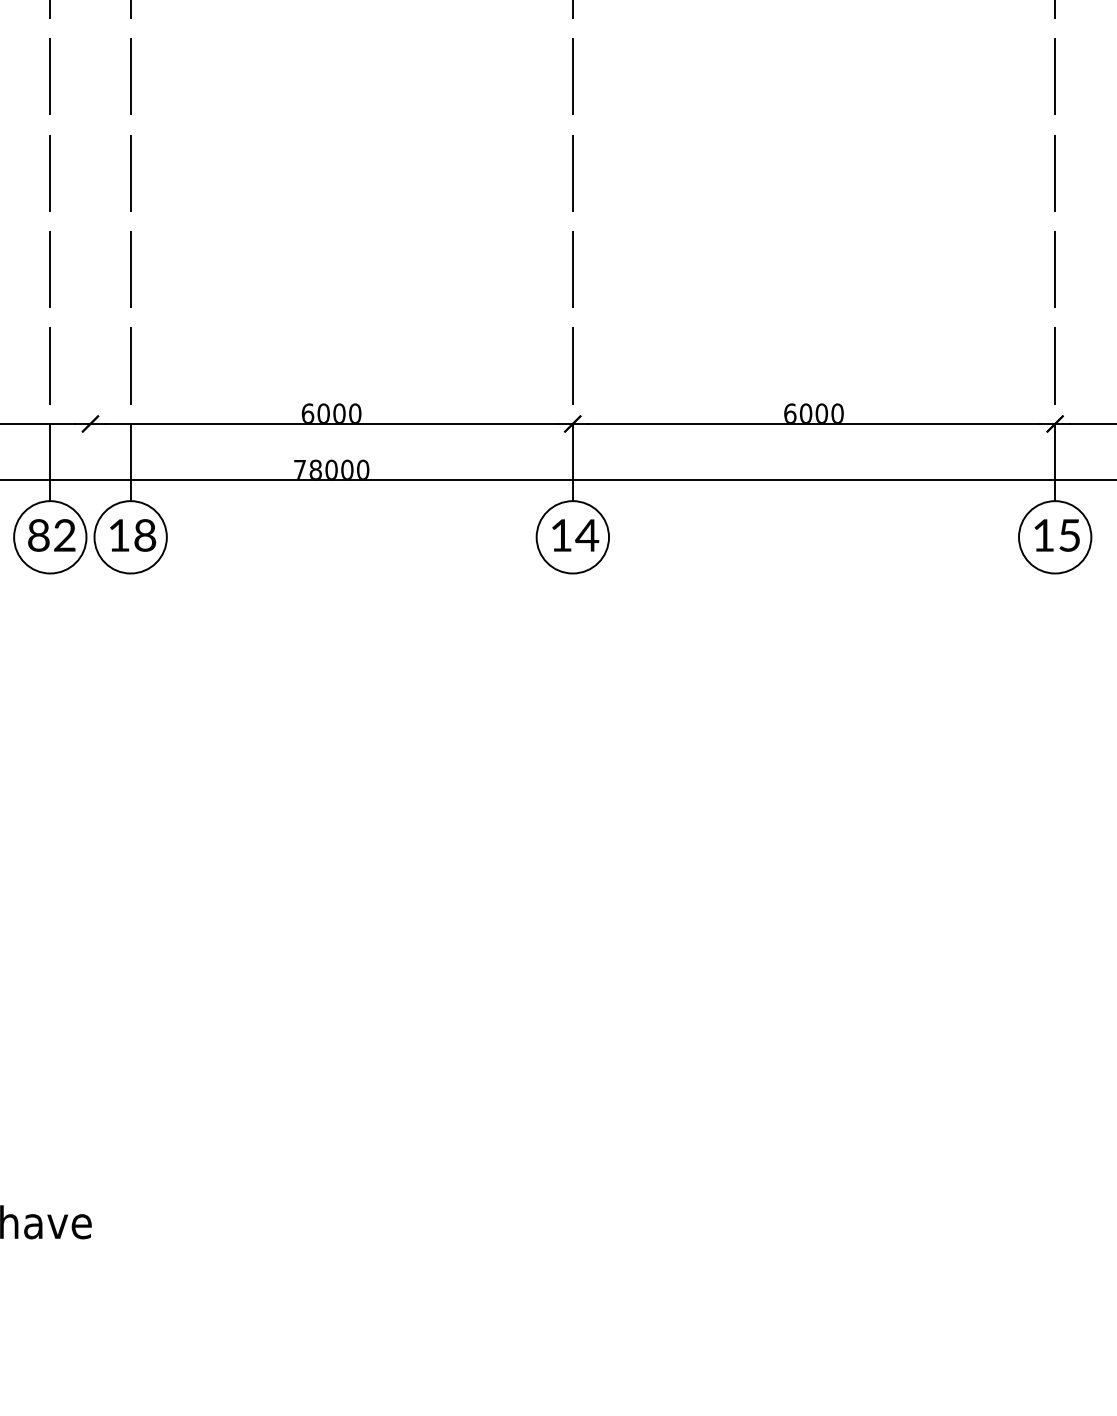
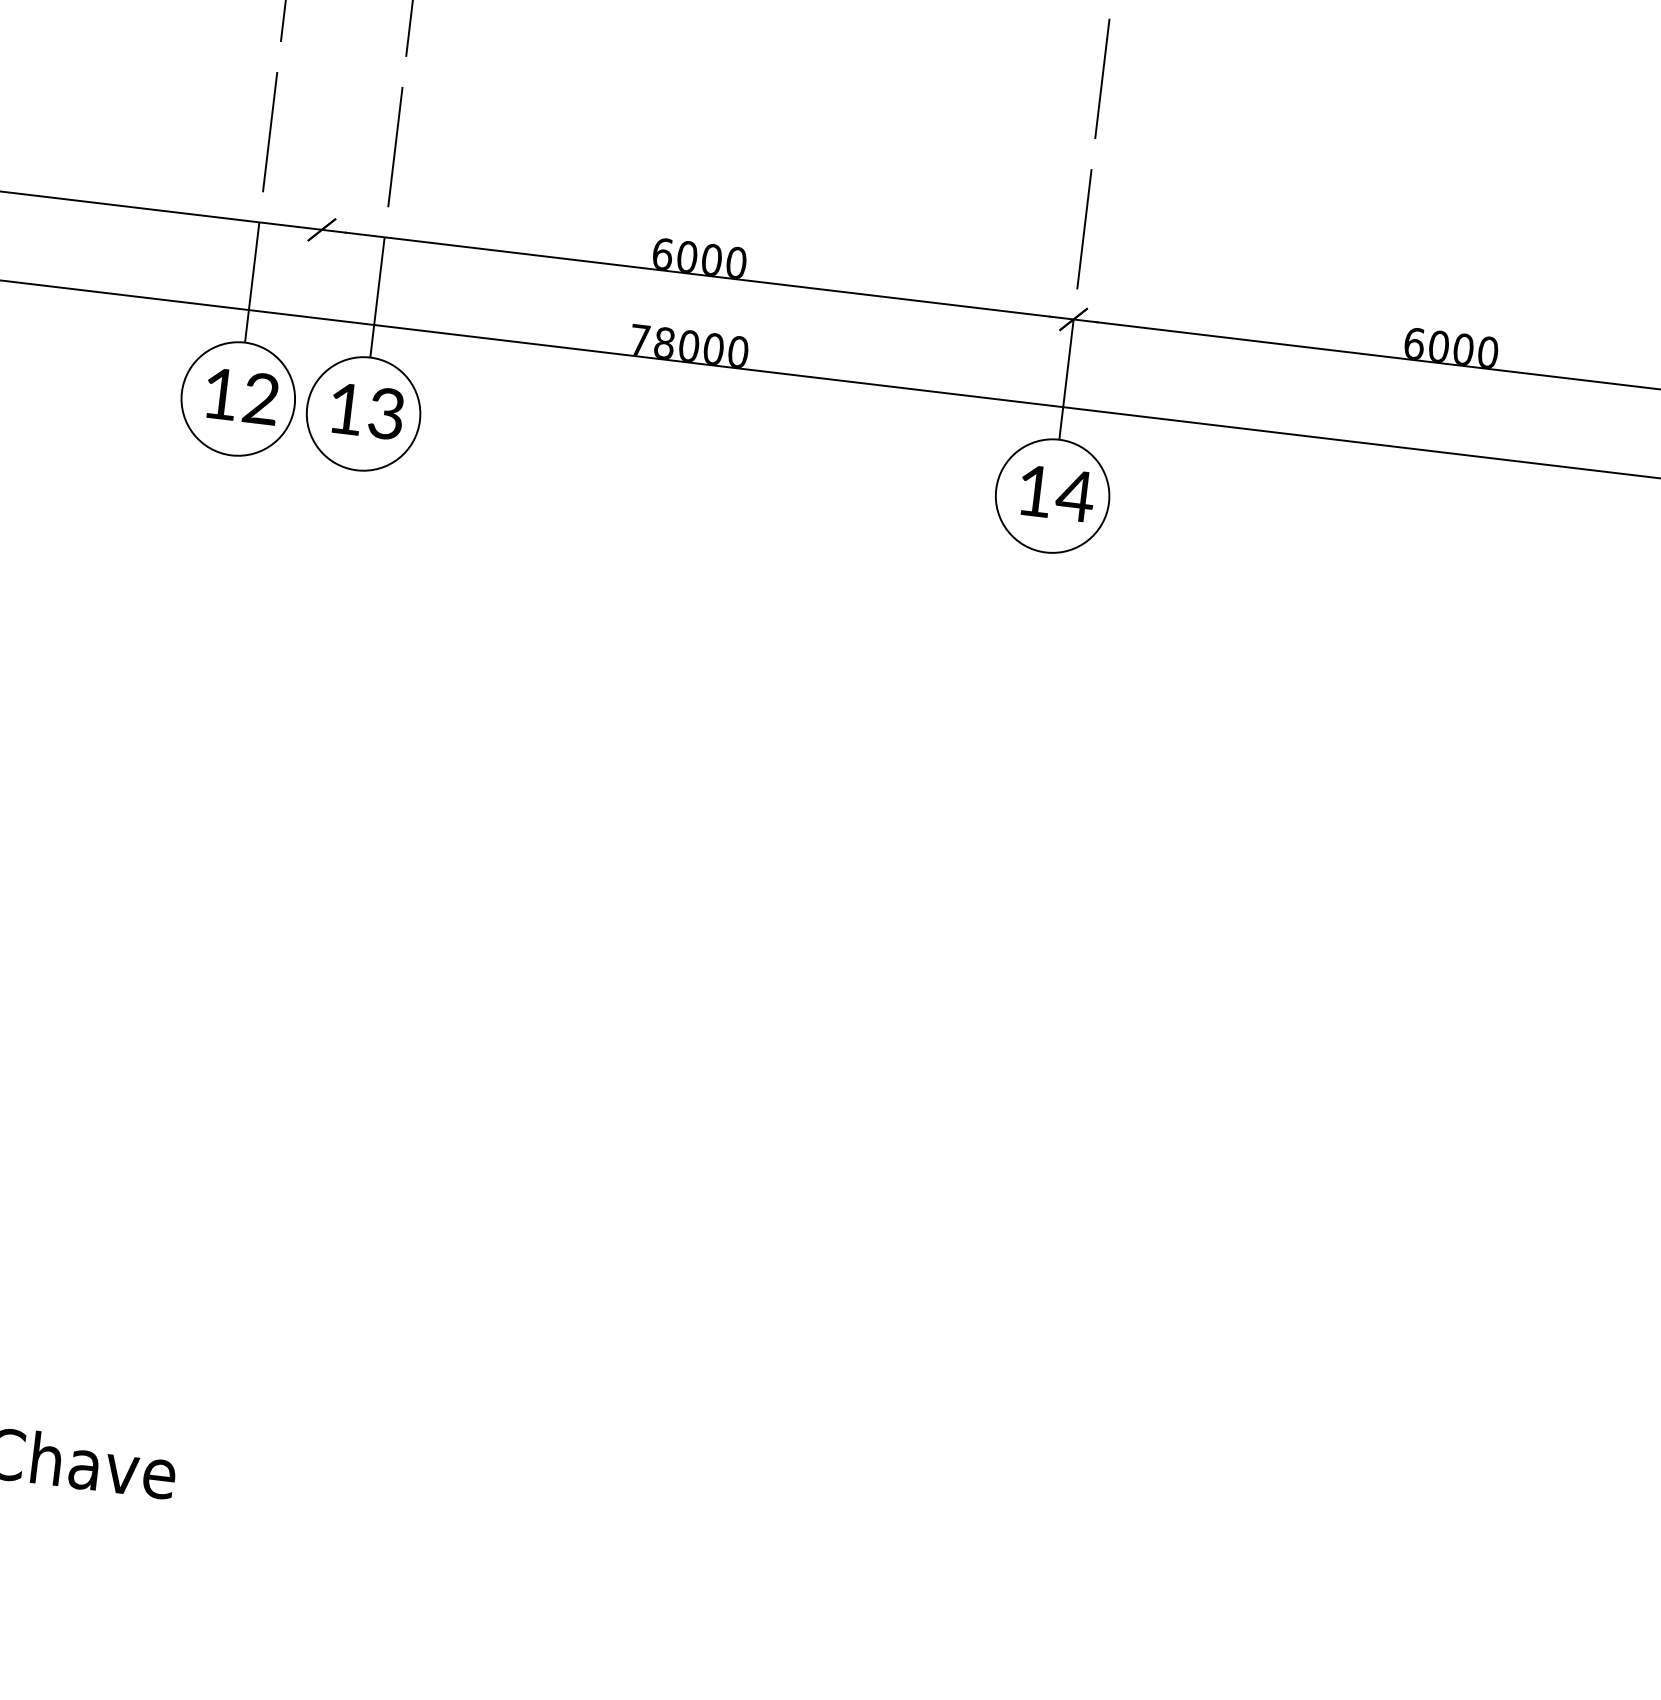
text: (38, 535) -> (220, 393), 82 -> 12
text: (145, 535) -> (386, 413), 18 -> 13

